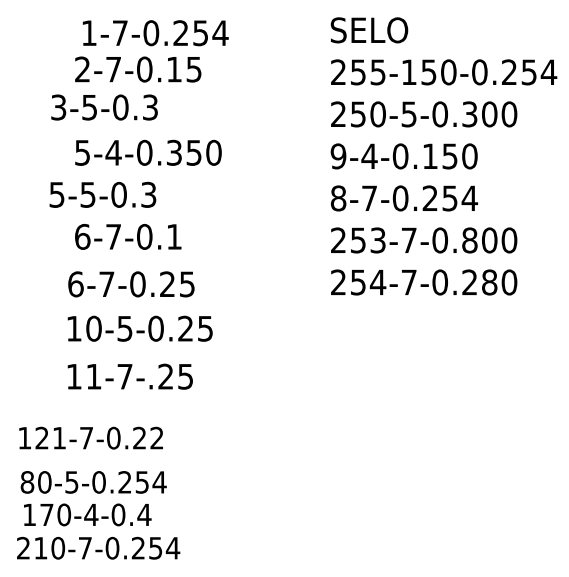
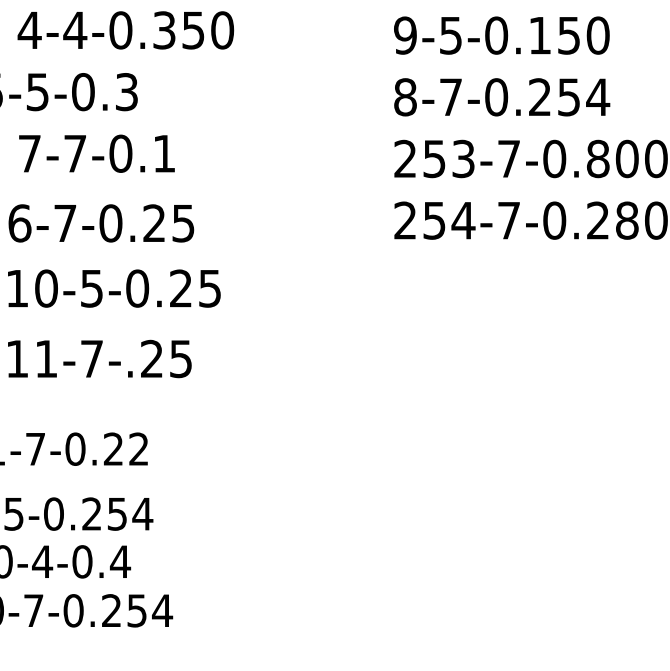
text: (82, 152) -> (29, 29), 5-4-0.350 -> 4-4-0.350
text: (369, 156) -> (450, 35), 9-4-0.150 -> 9-5-0.150
text: (82, 236) -> (29, 153), 6-7-0.1 -> 7-7-0.1

